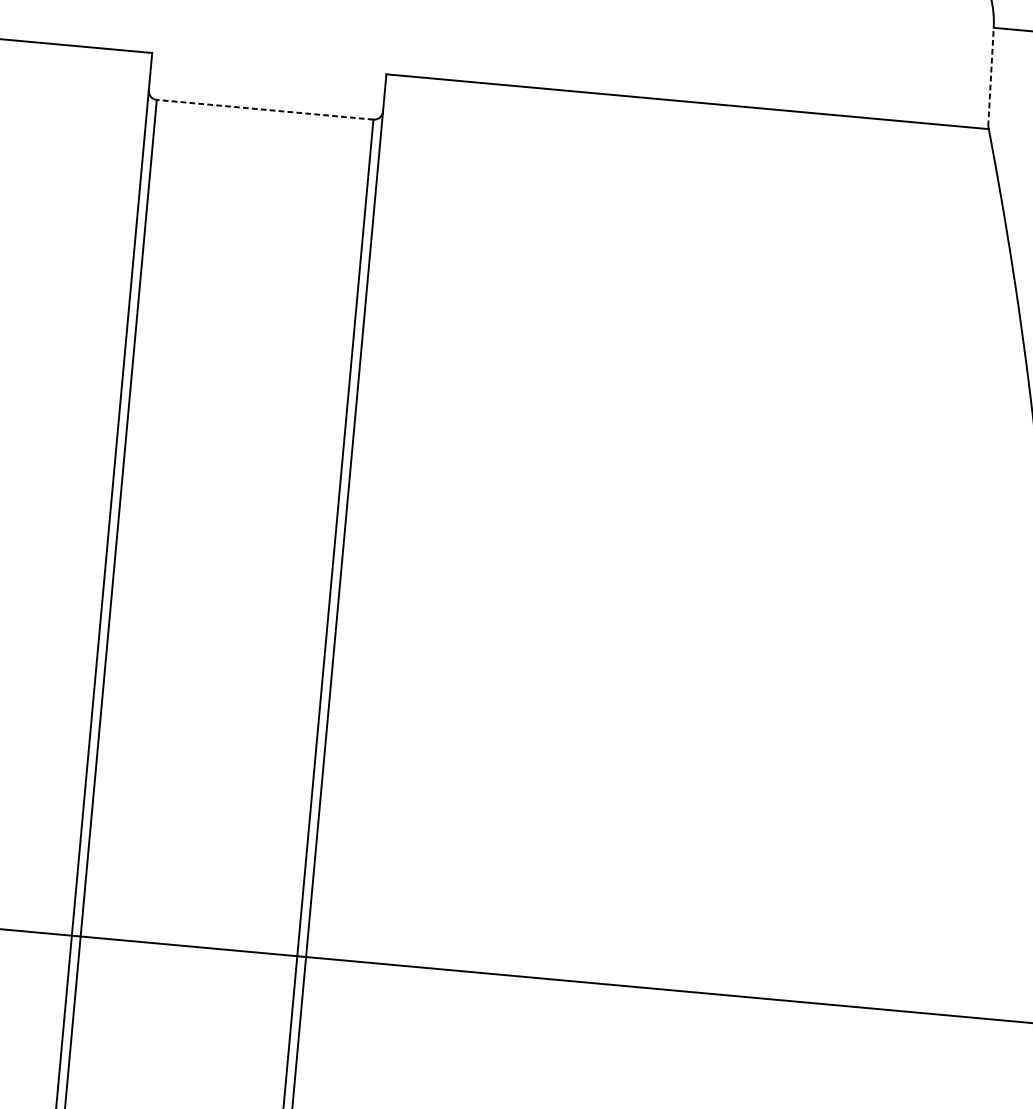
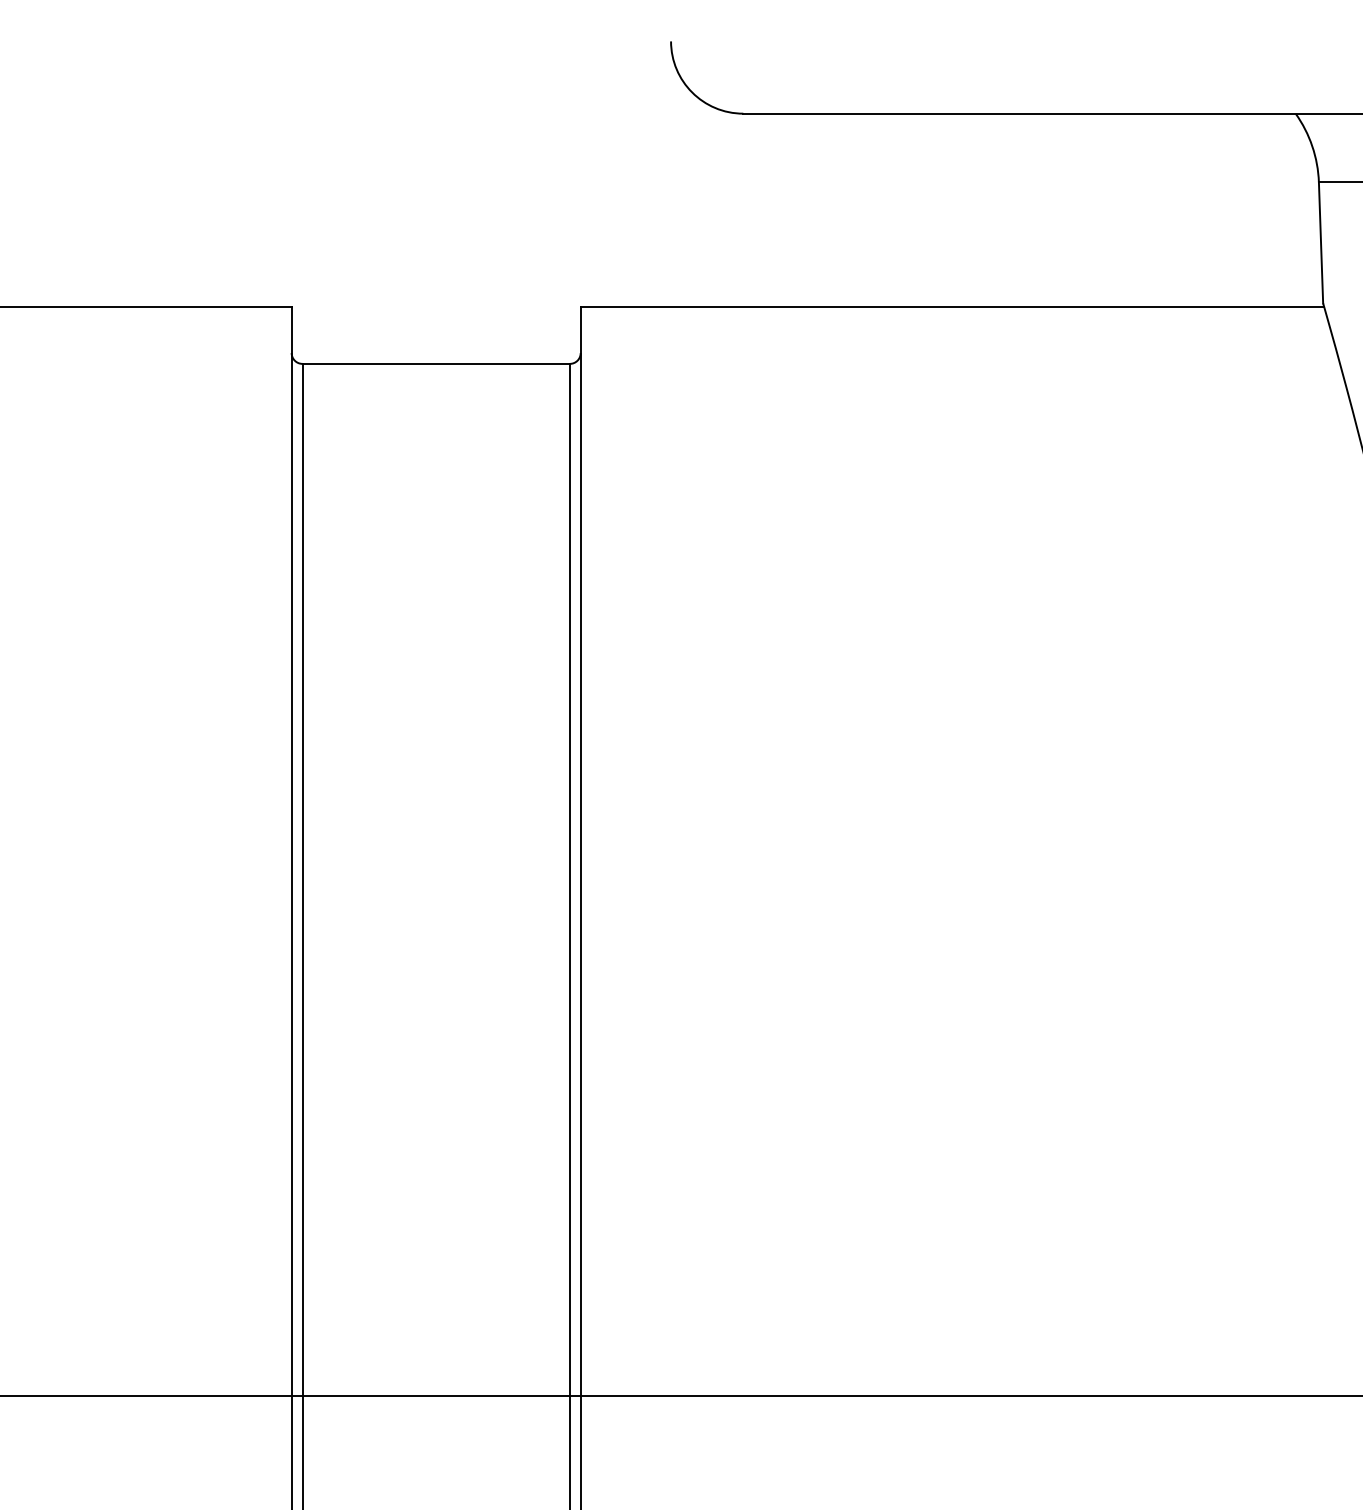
line: (991, 76) -> (1321, 242), dashed -> solid
line: (265, 109) -> (436, 363), dashed -> solid

